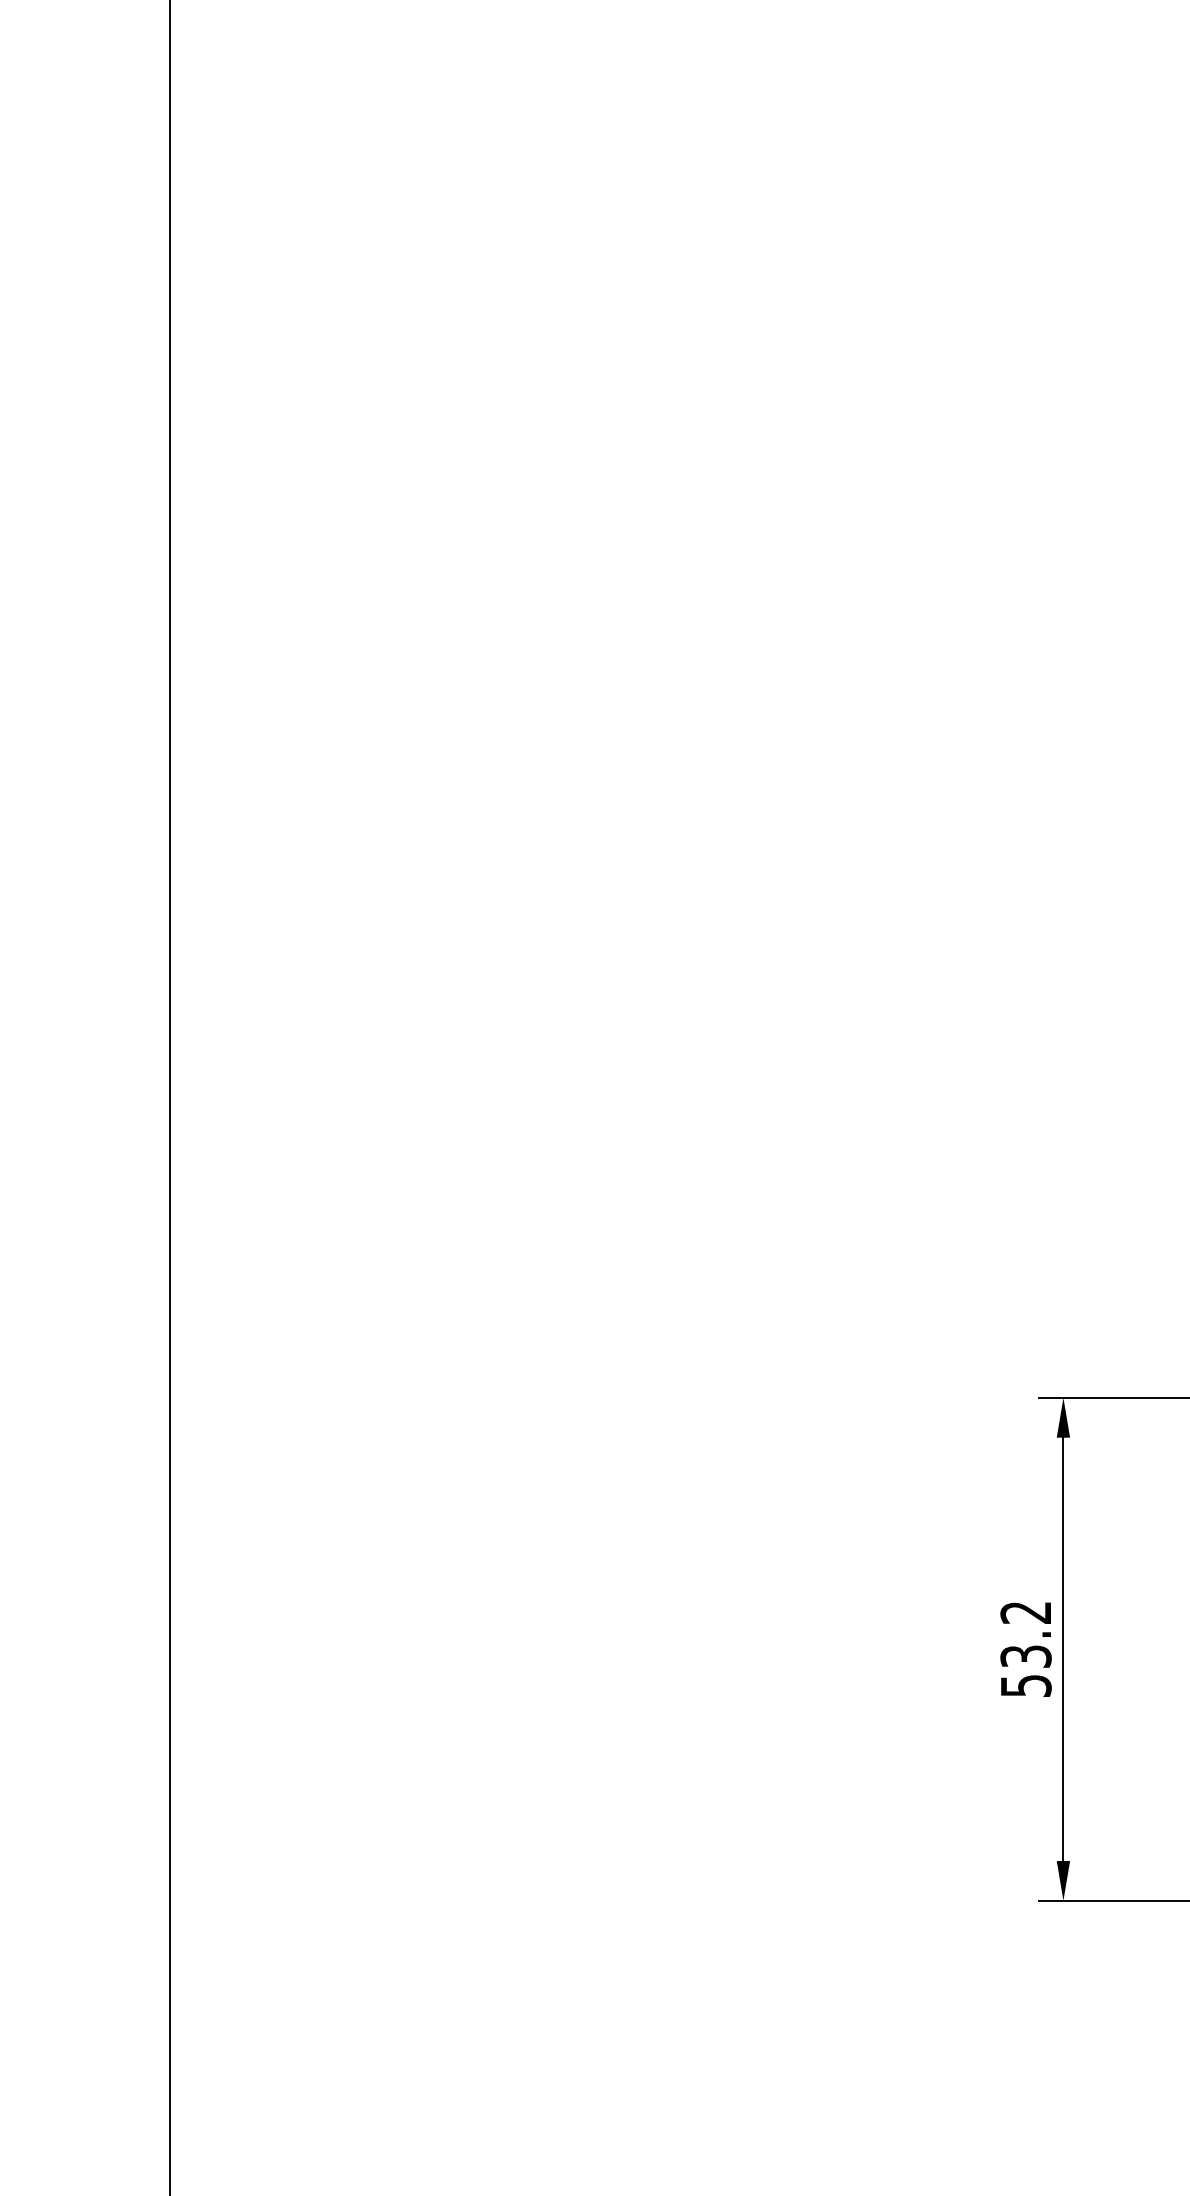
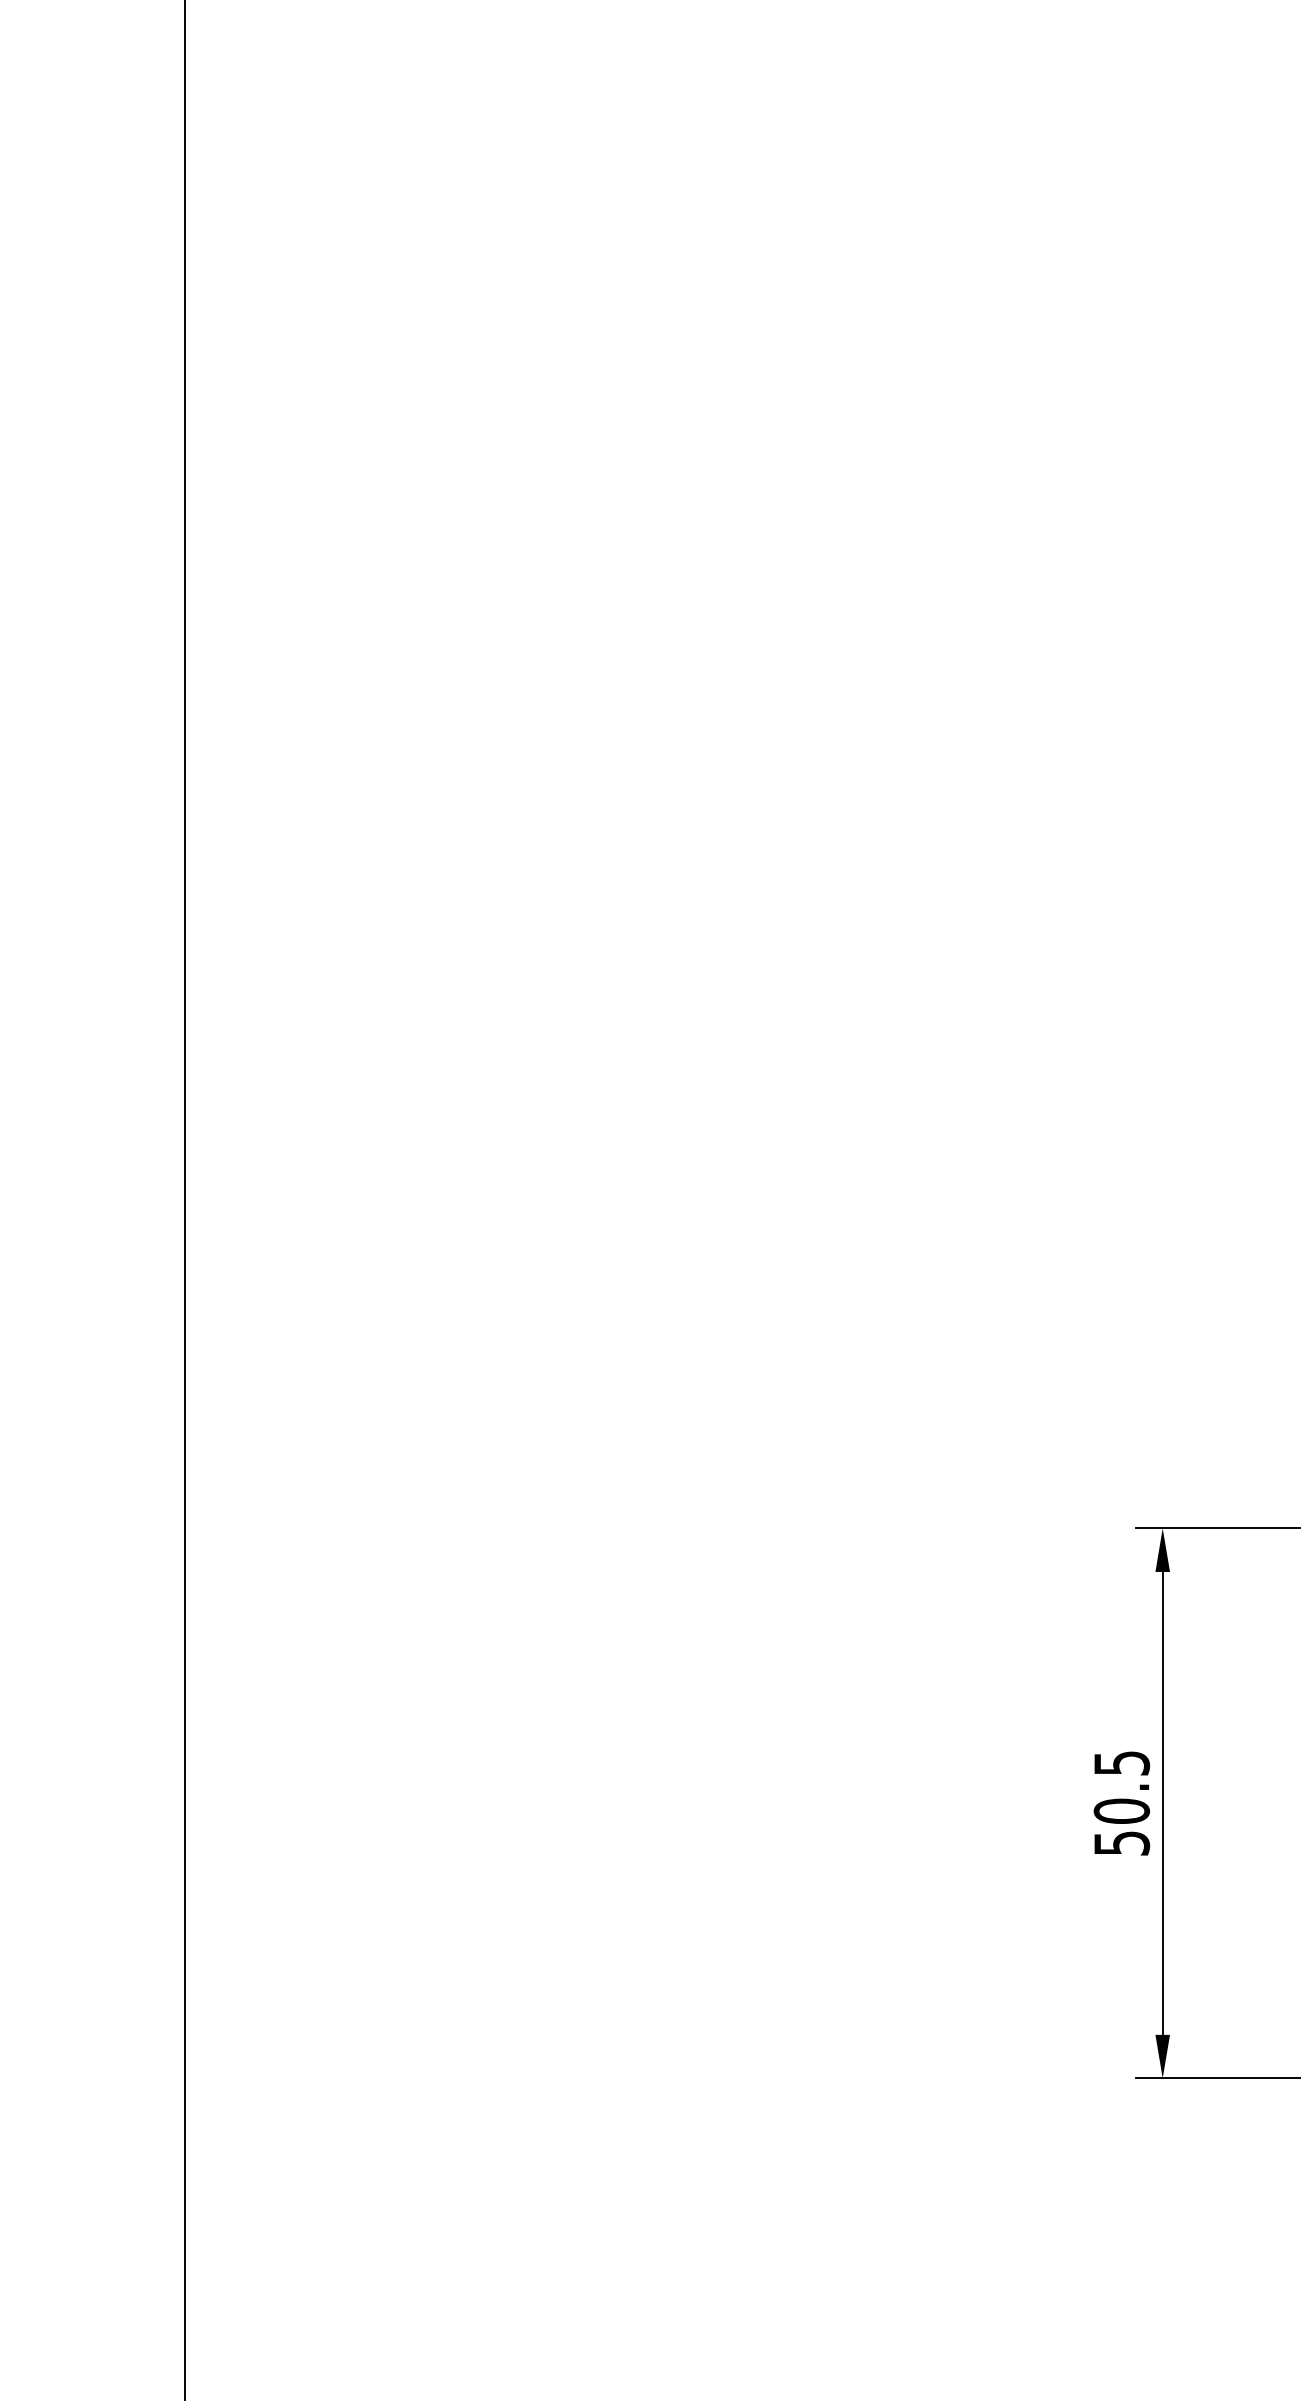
text: (1025, 1634) -> (1121, 1787), 53.2 -> 50.5

